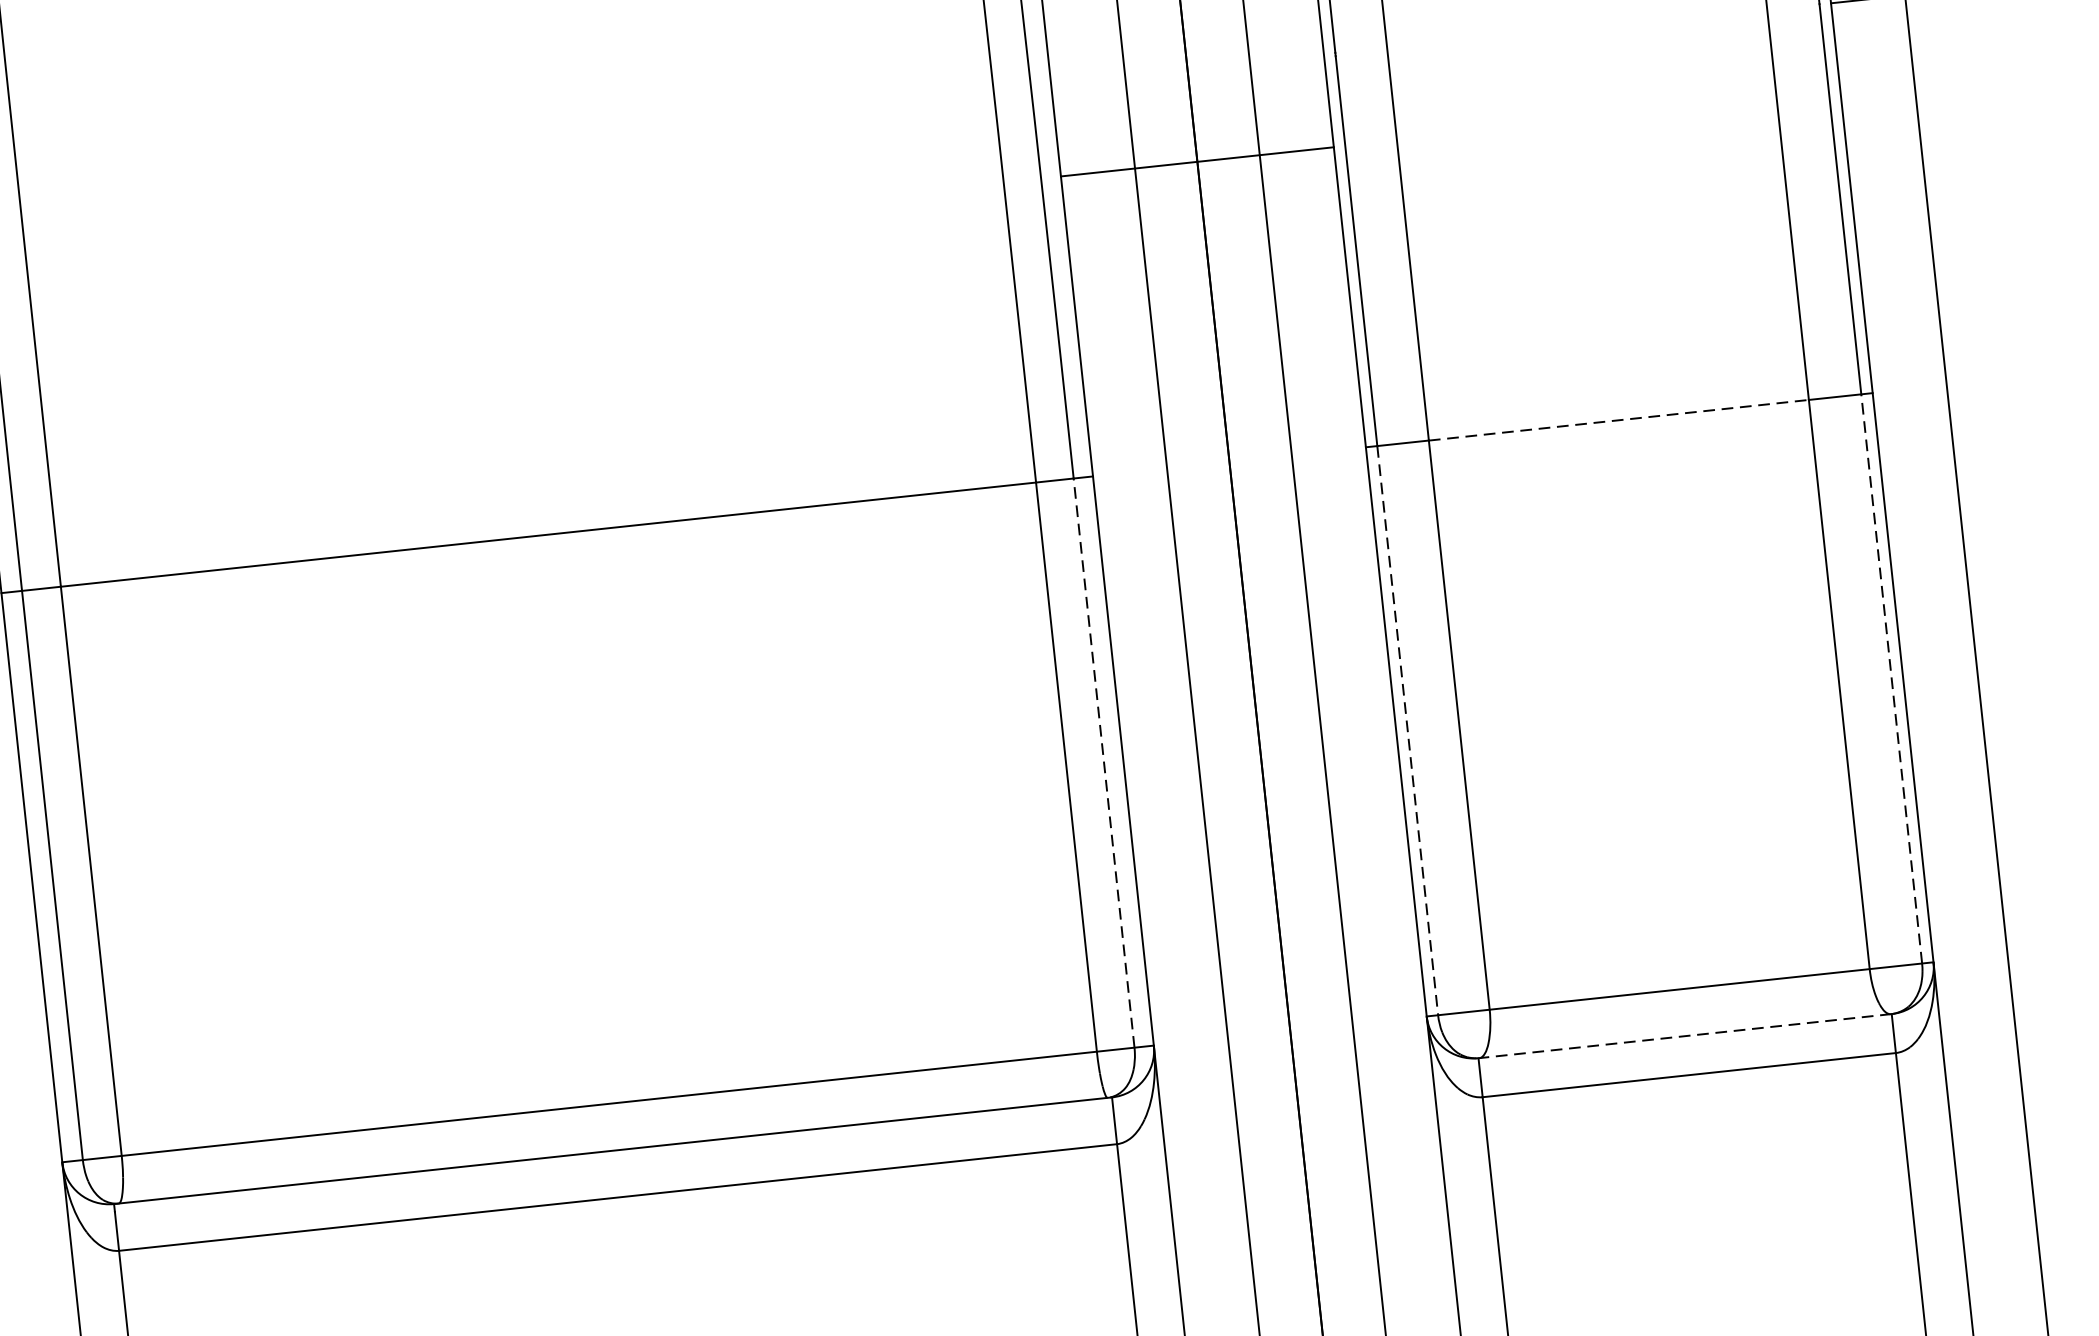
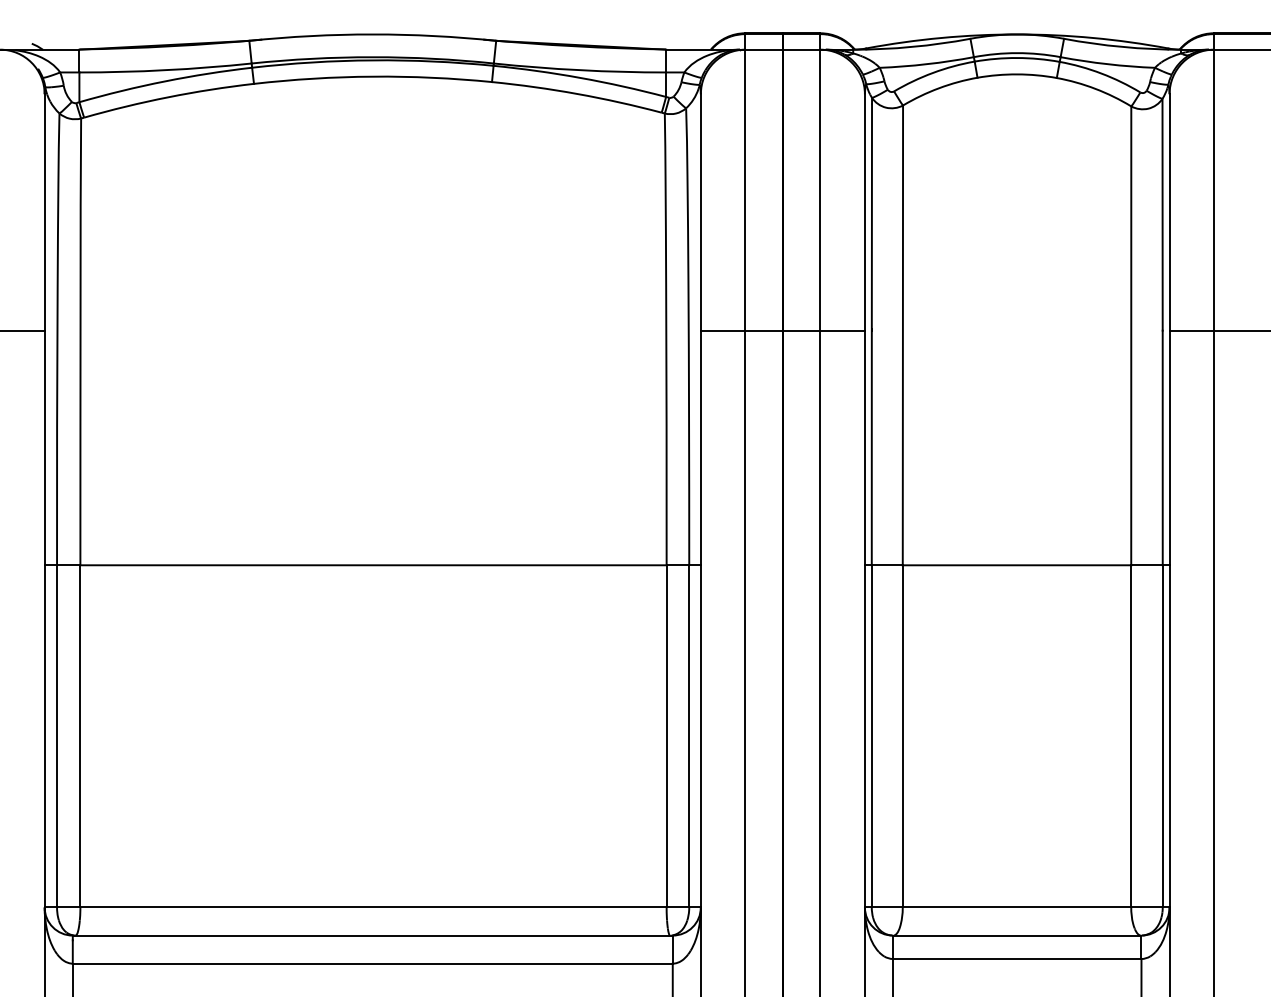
line: (1196, 161) -> (782, 330), moved
line: (1619, 420) -> (1017, 565), dashed -> solid
line: (1891, 677) -> (1162, 735), dashed -> solid
line: (1407, 730) -> (871, 736), dashed -> solid
line: (1104, 761) -> (689, 735), dashed -> solid
line: (1683, 1036) -> (1016, 935), dashed -> solid

